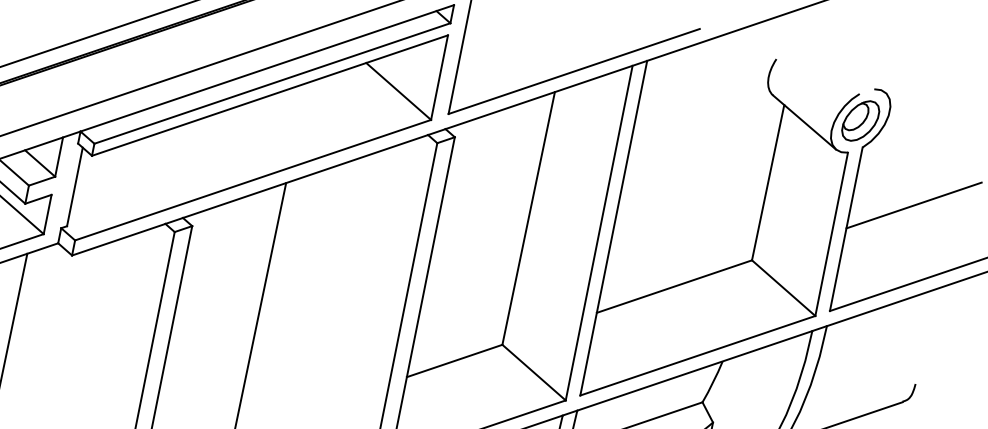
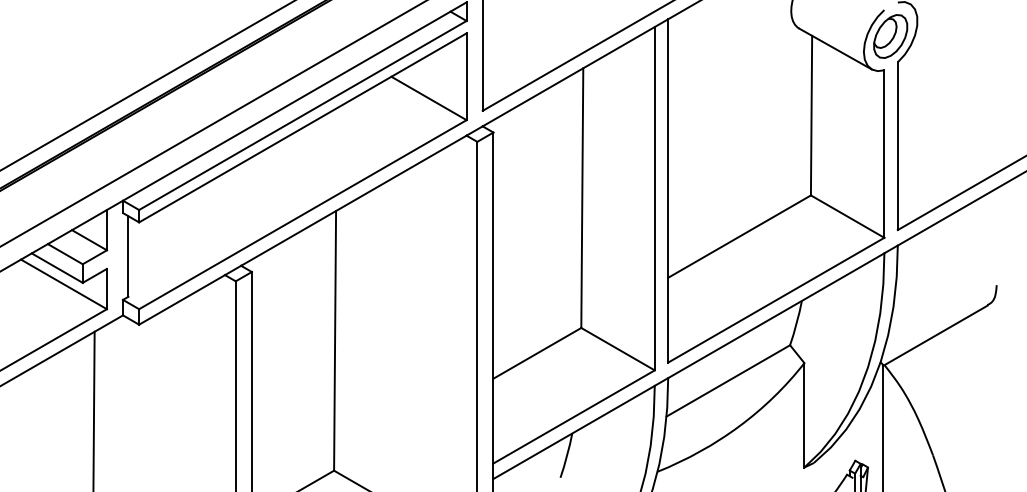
line: (913, 205) -> (959, 109), removed

